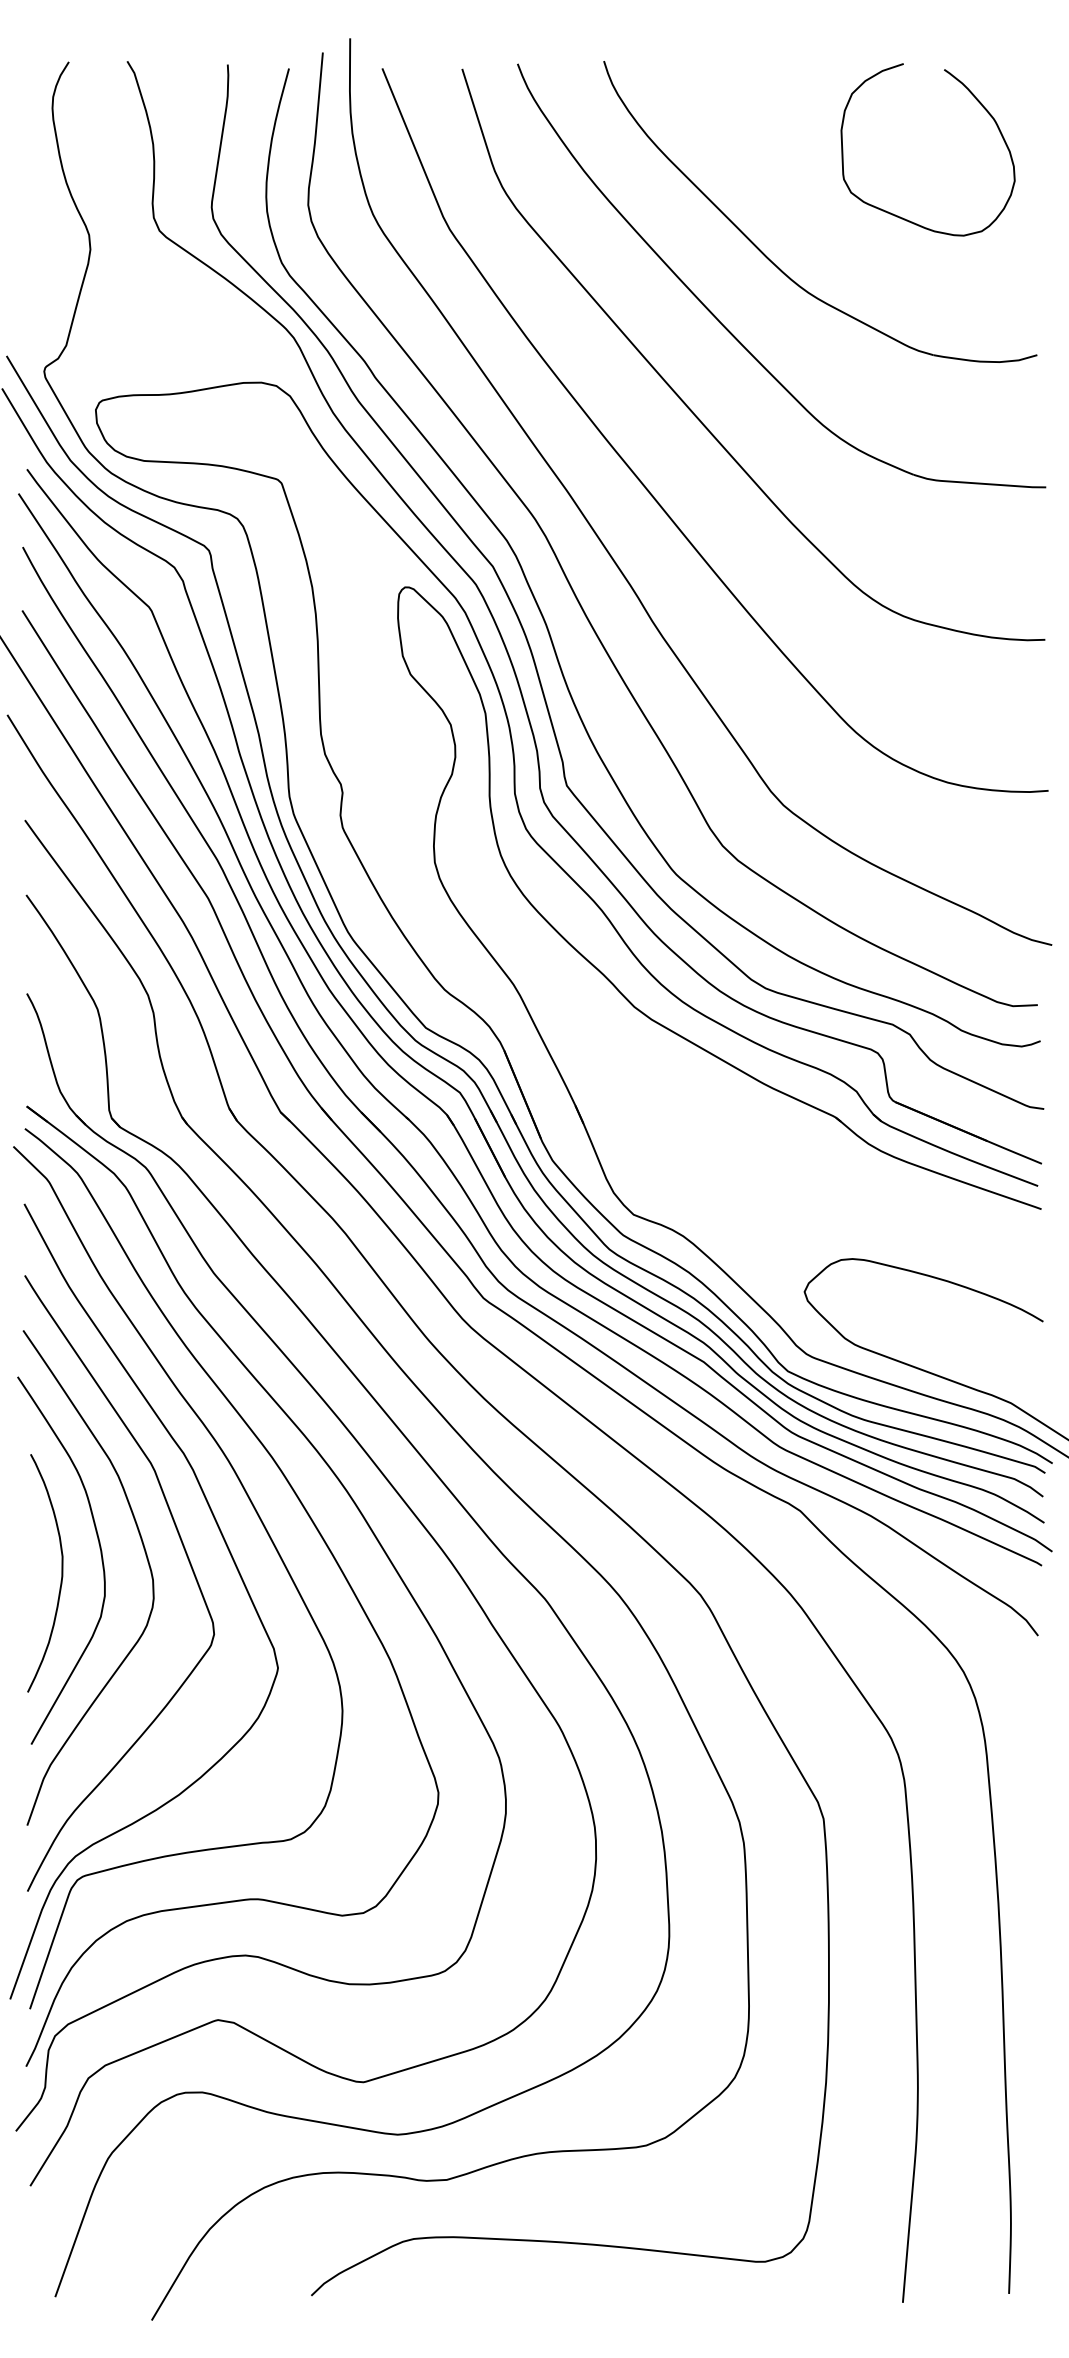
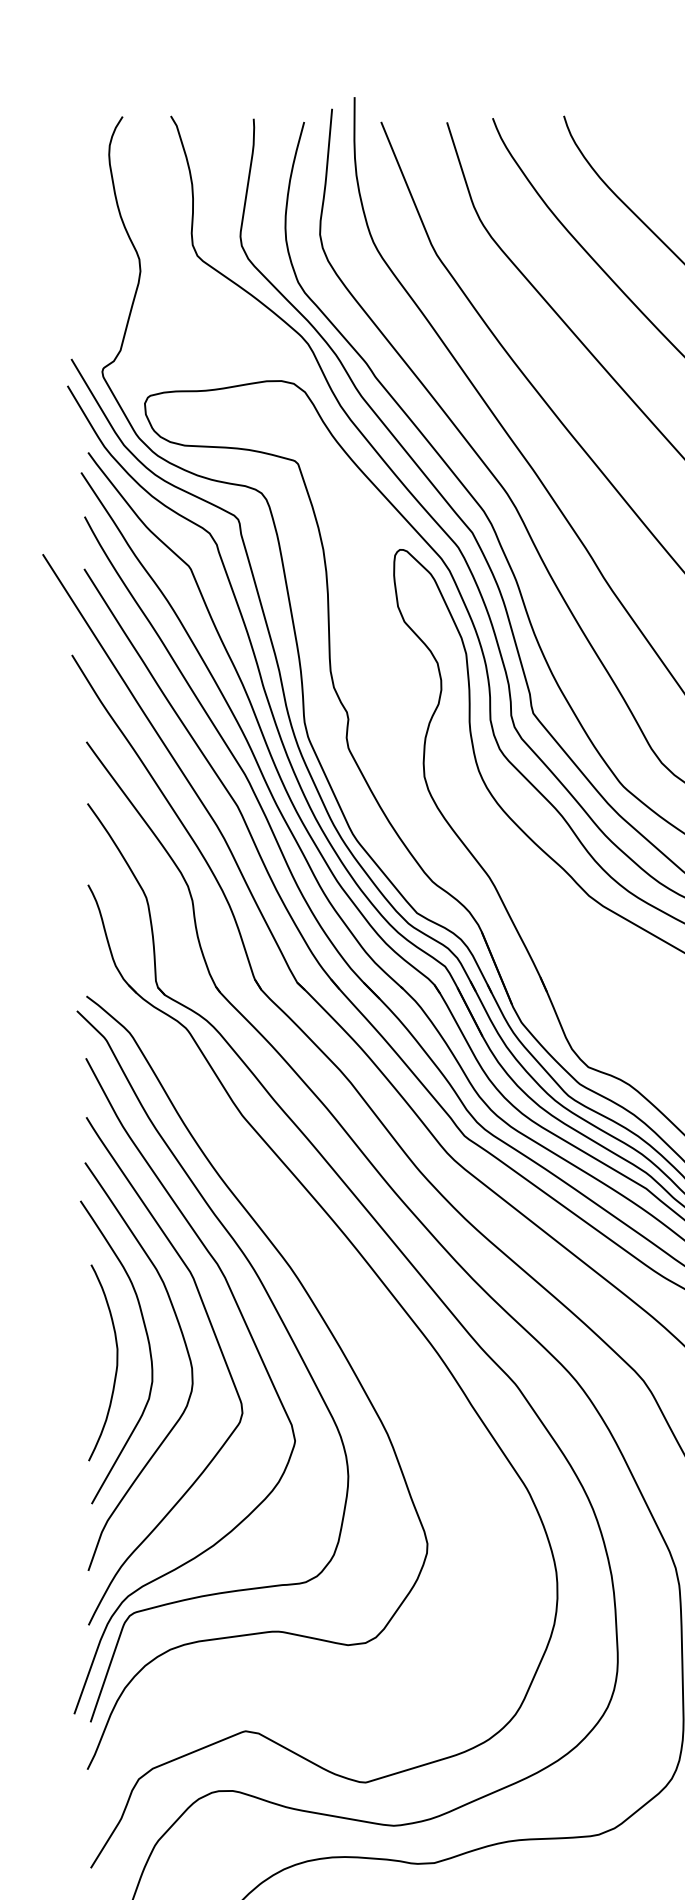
part: (379, 1545) -> (378, 1339), removed

